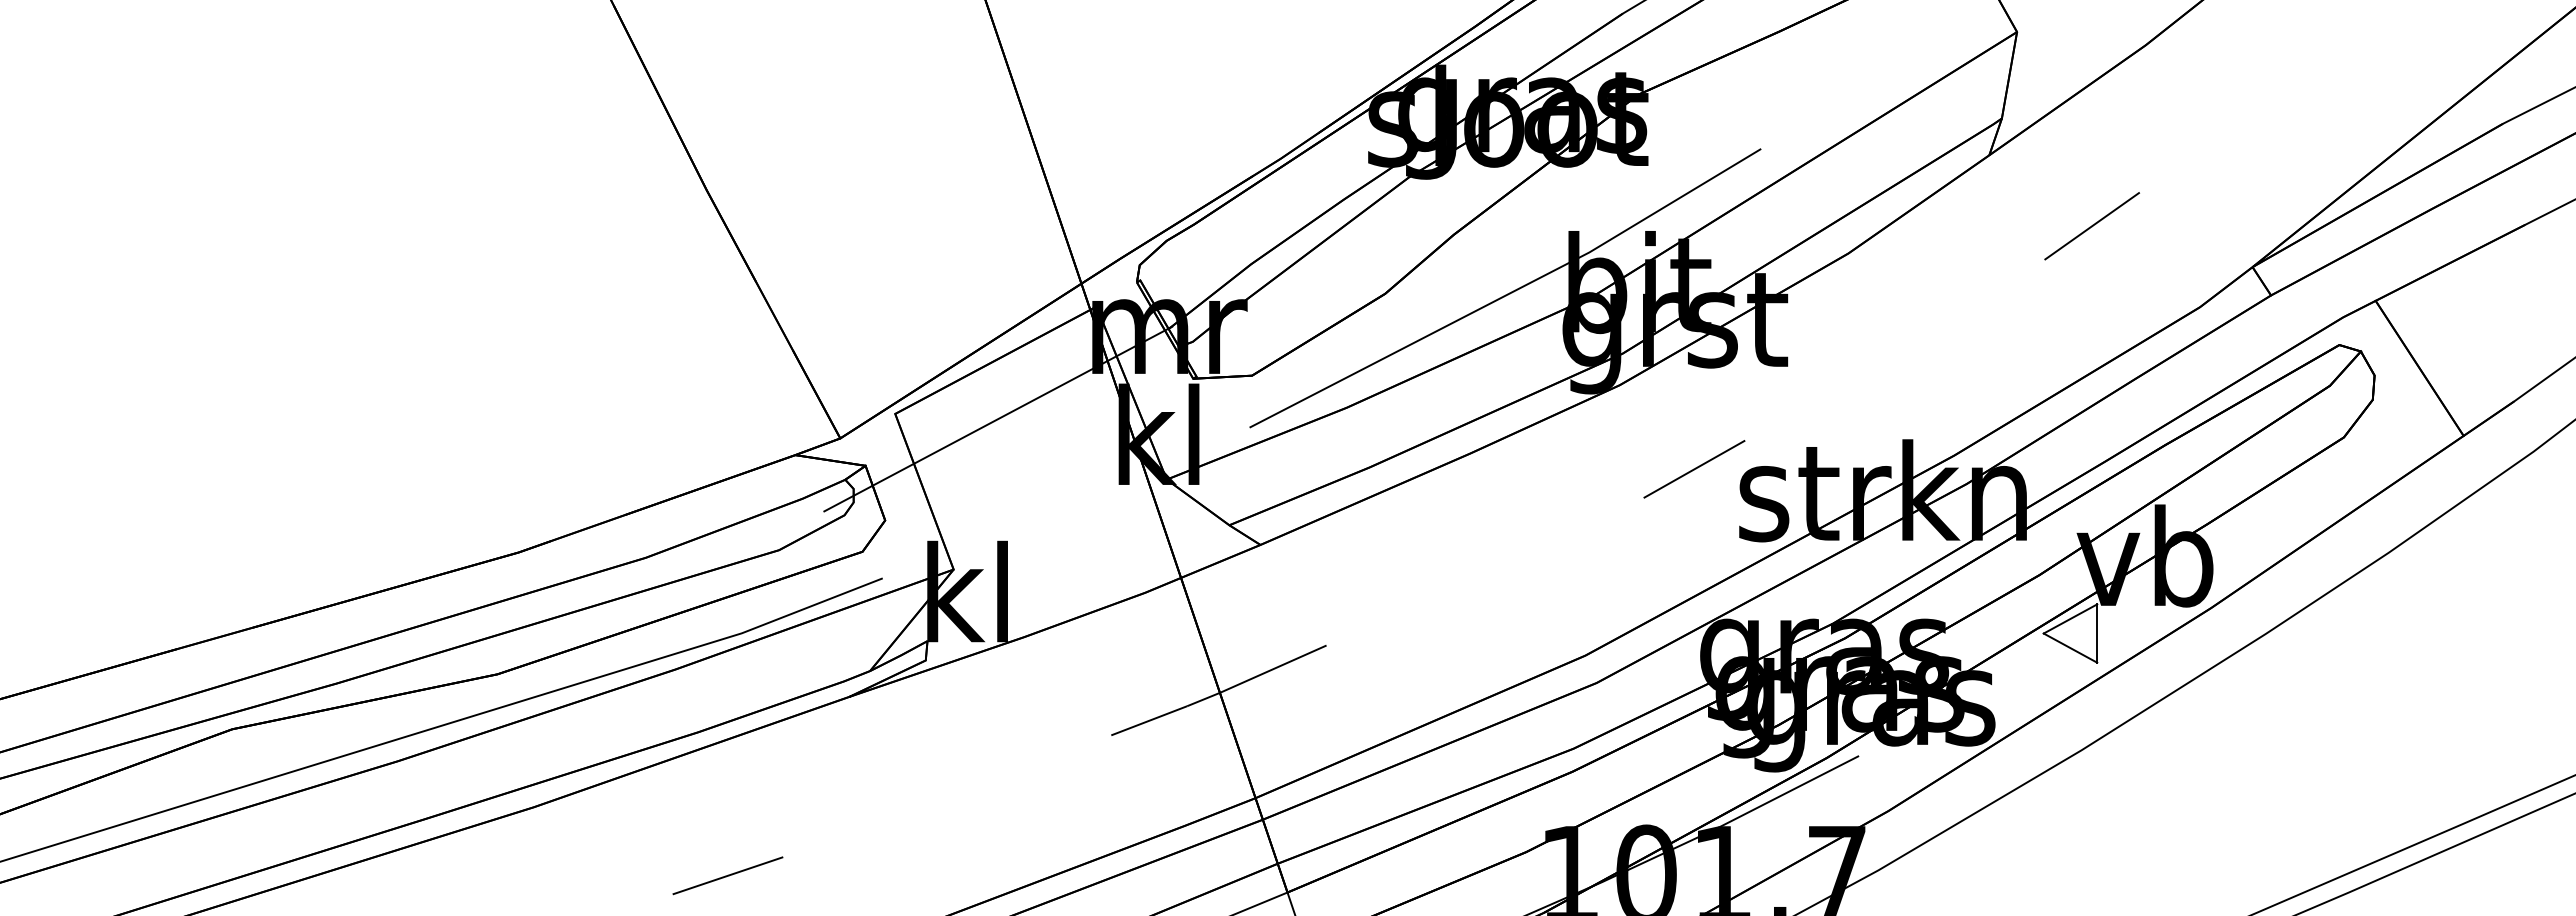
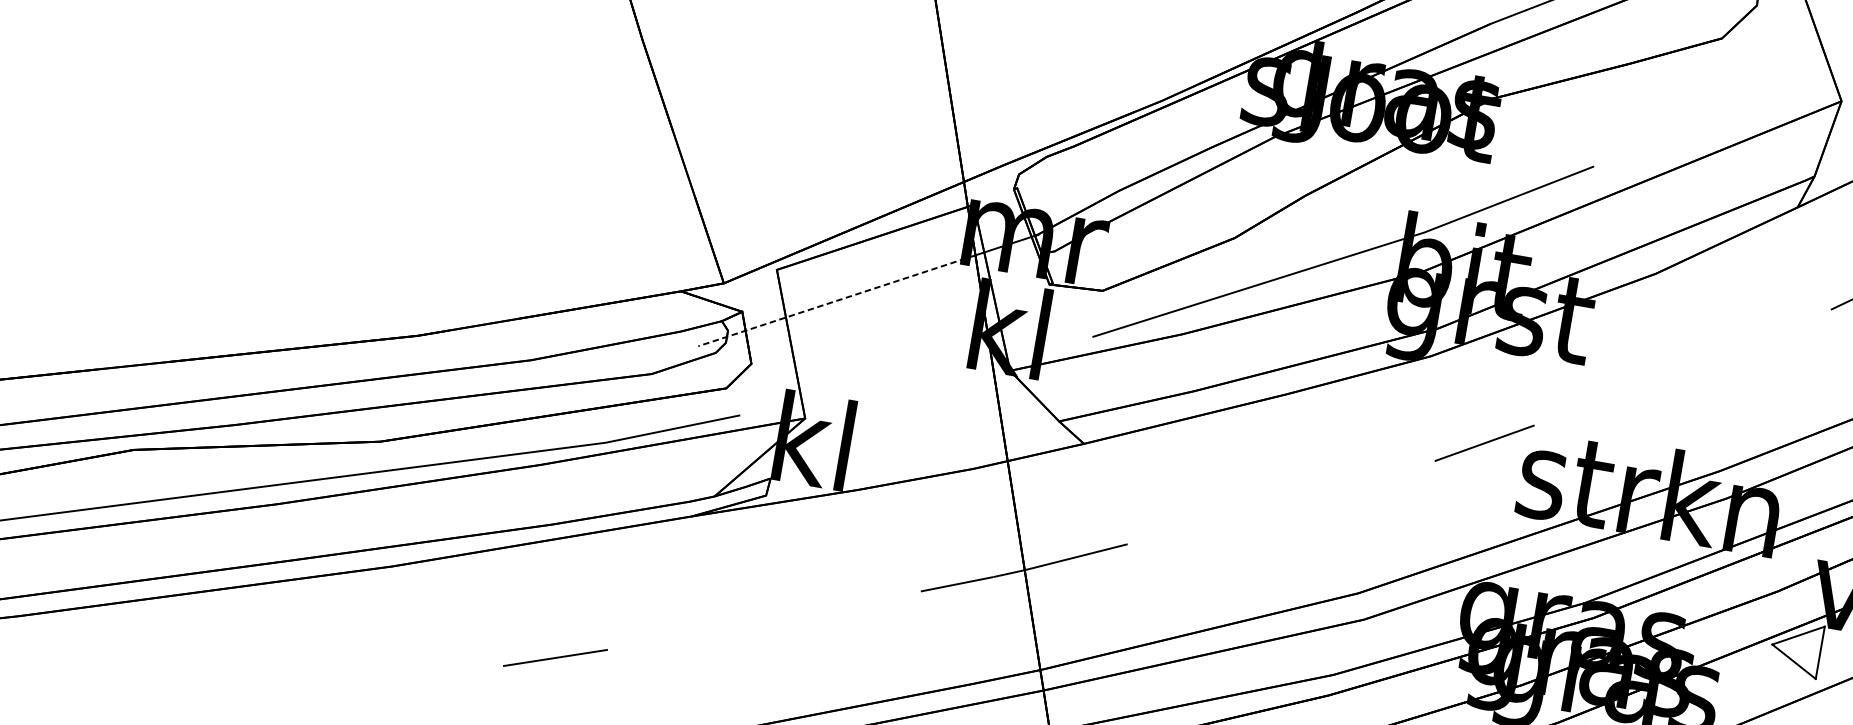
line: (965, 436) -> (836, 301), solid -> dashed

